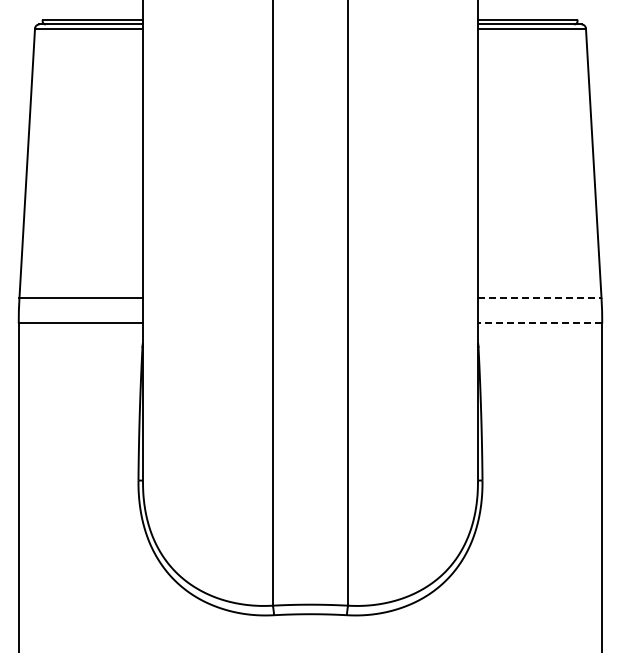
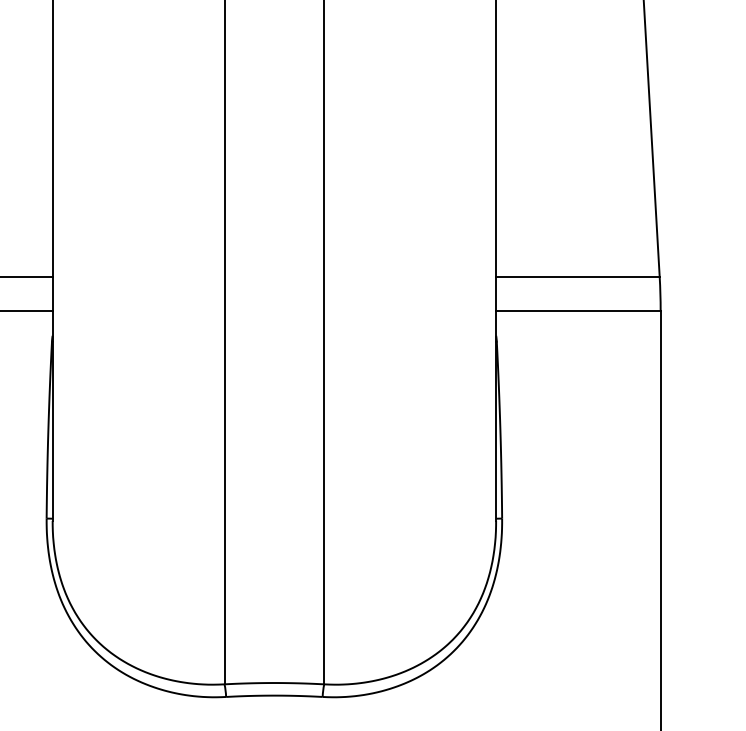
line: (539, 298) -> (577, 277), dashed -> solid
line: (539, 323) -> (577, 310), dashed -> solid

